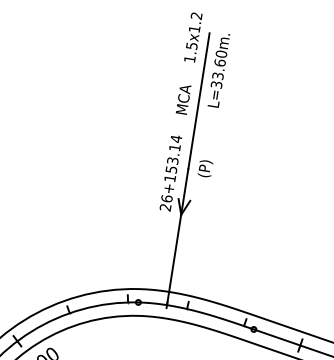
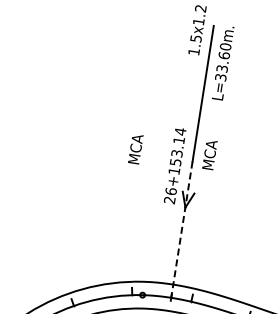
text: (183, 99) -> (135, 149), moved
text: (205, 162) -> (209, 155), (P) -> MCA
line: (177, 237) -> (181, 230), solid -> dashed

